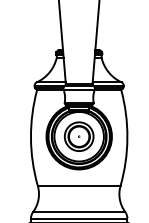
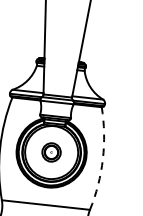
part: (78, 136) -> (50, 152), size x0.6
arc: (127, 137) -> (103, 158), solid -> dashed

